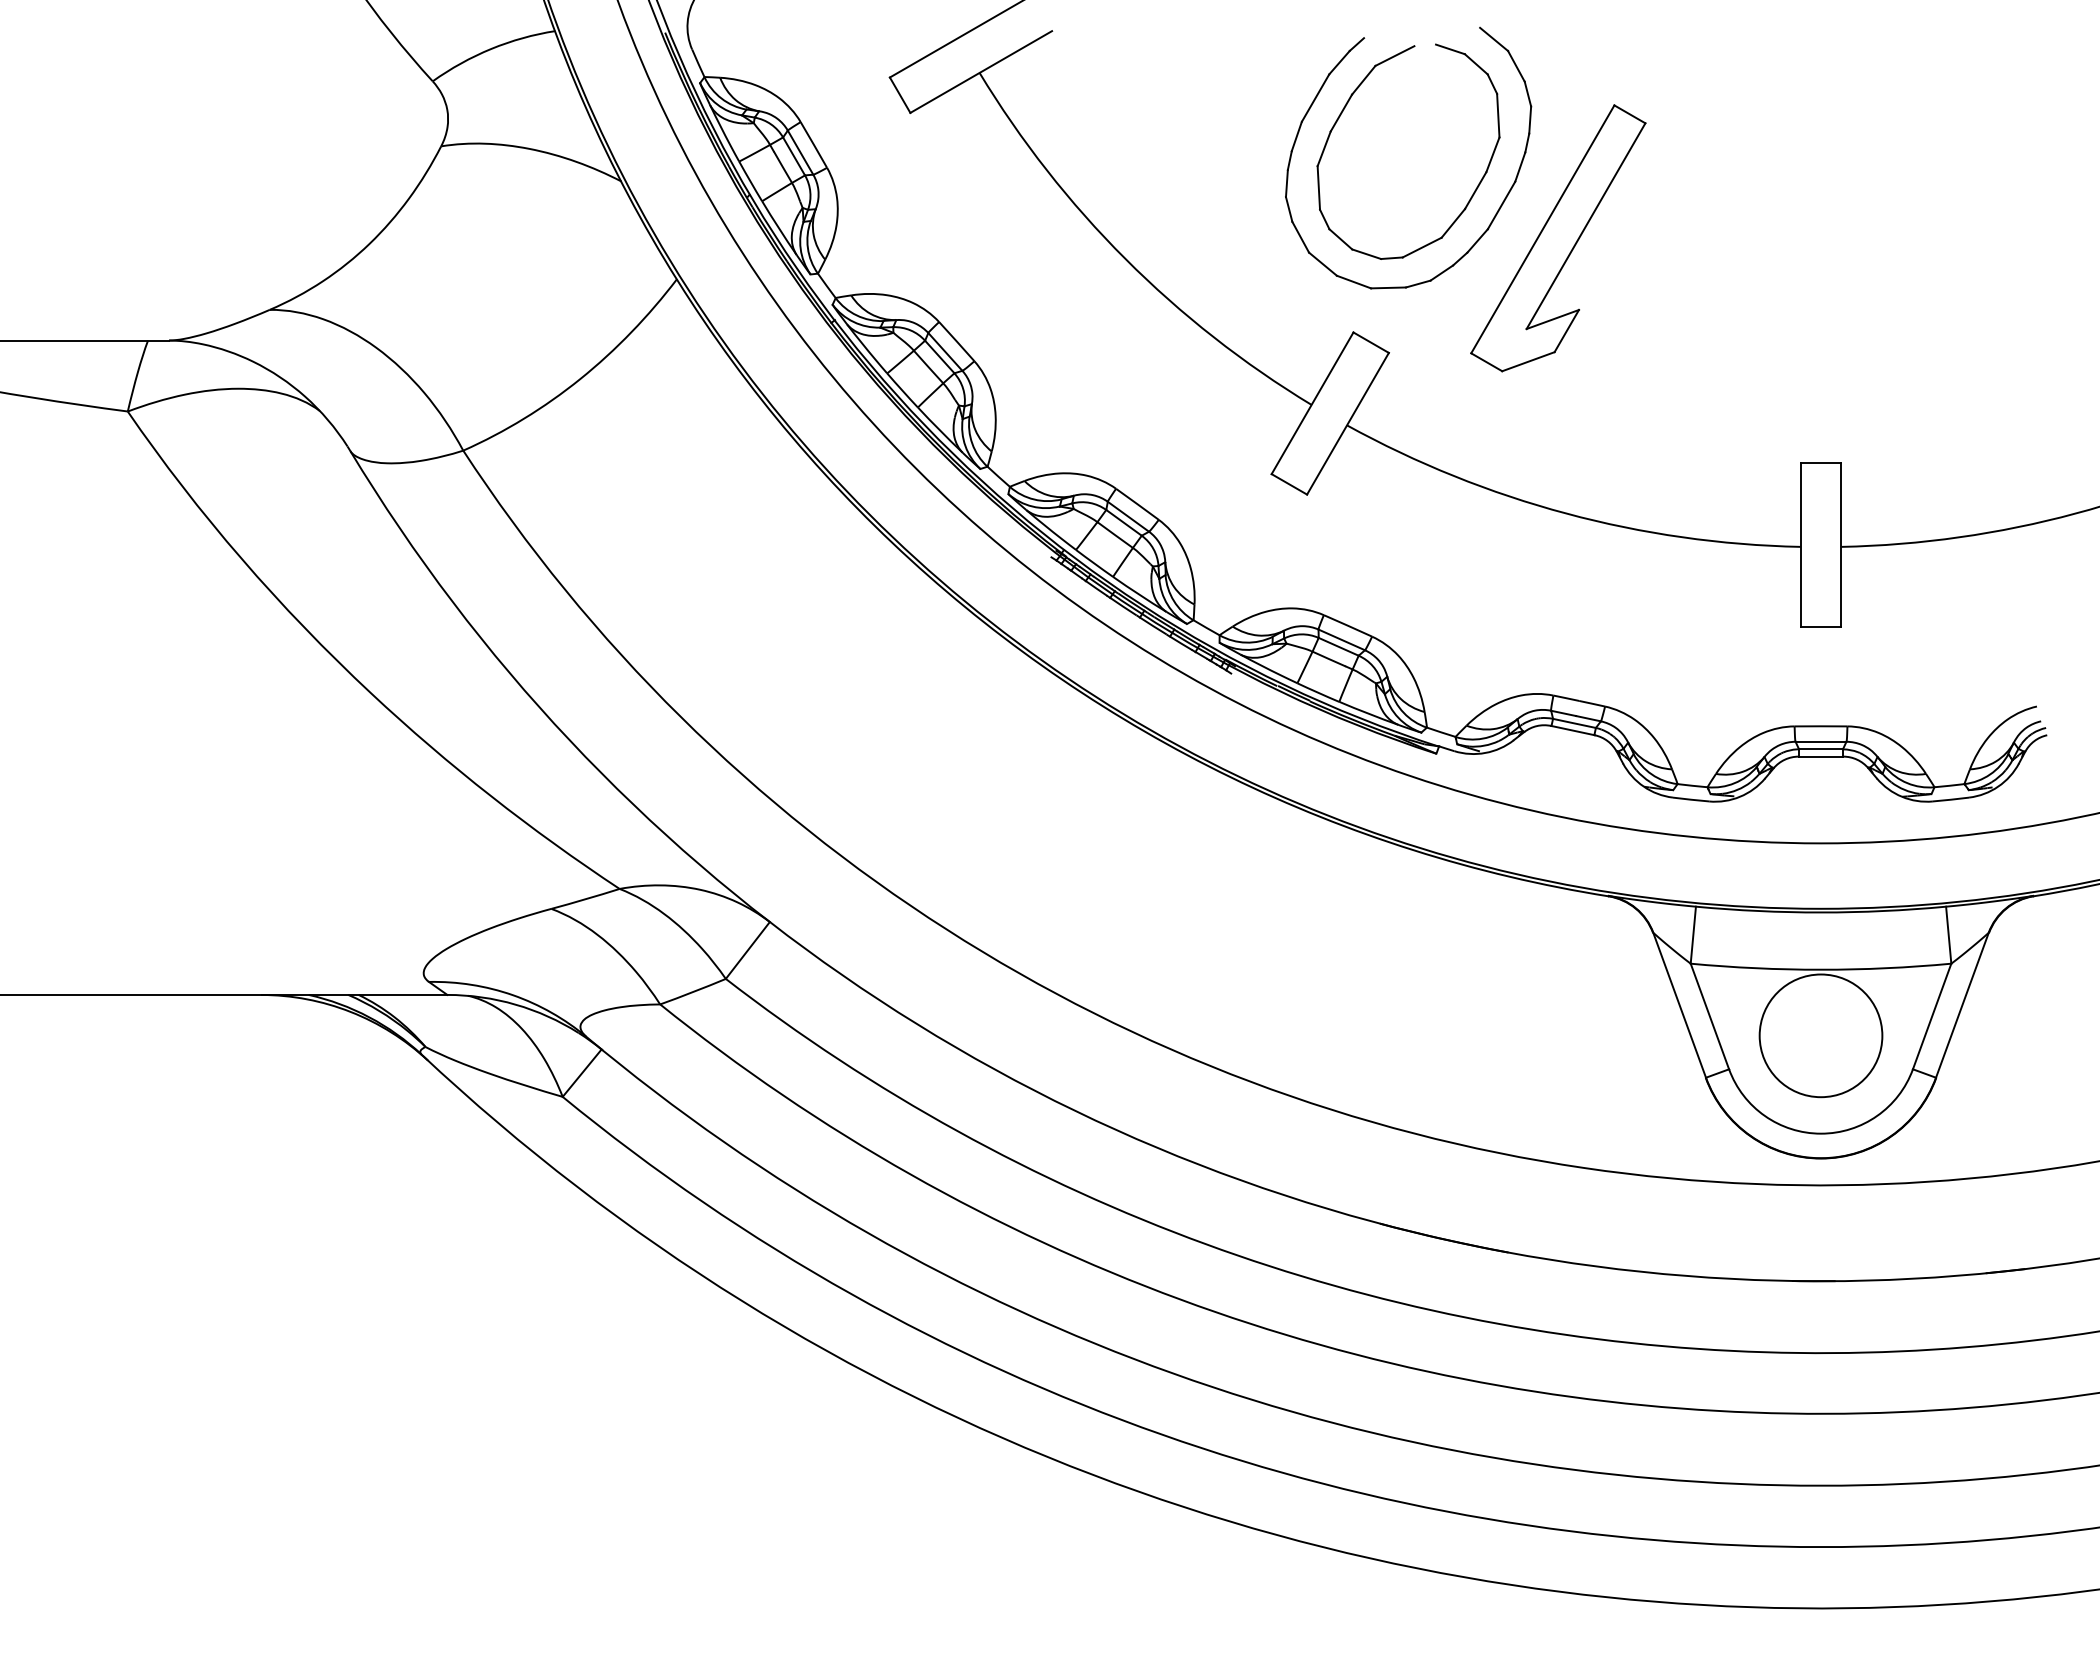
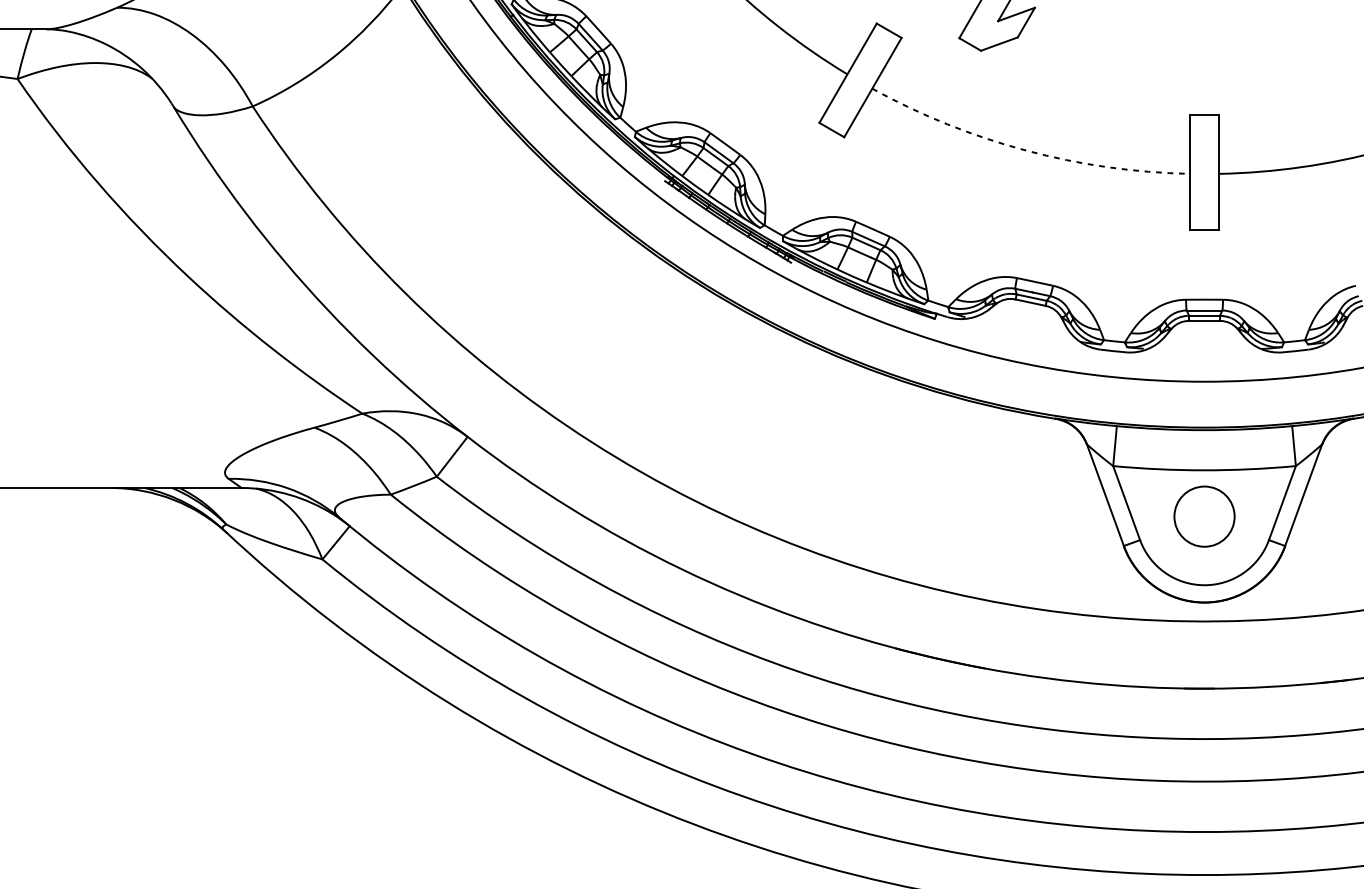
arc: (1566, 513) -> (1026, 150), solid -> dashed
circle: (1820, 1035) -> (1204, 516), size x0.7

